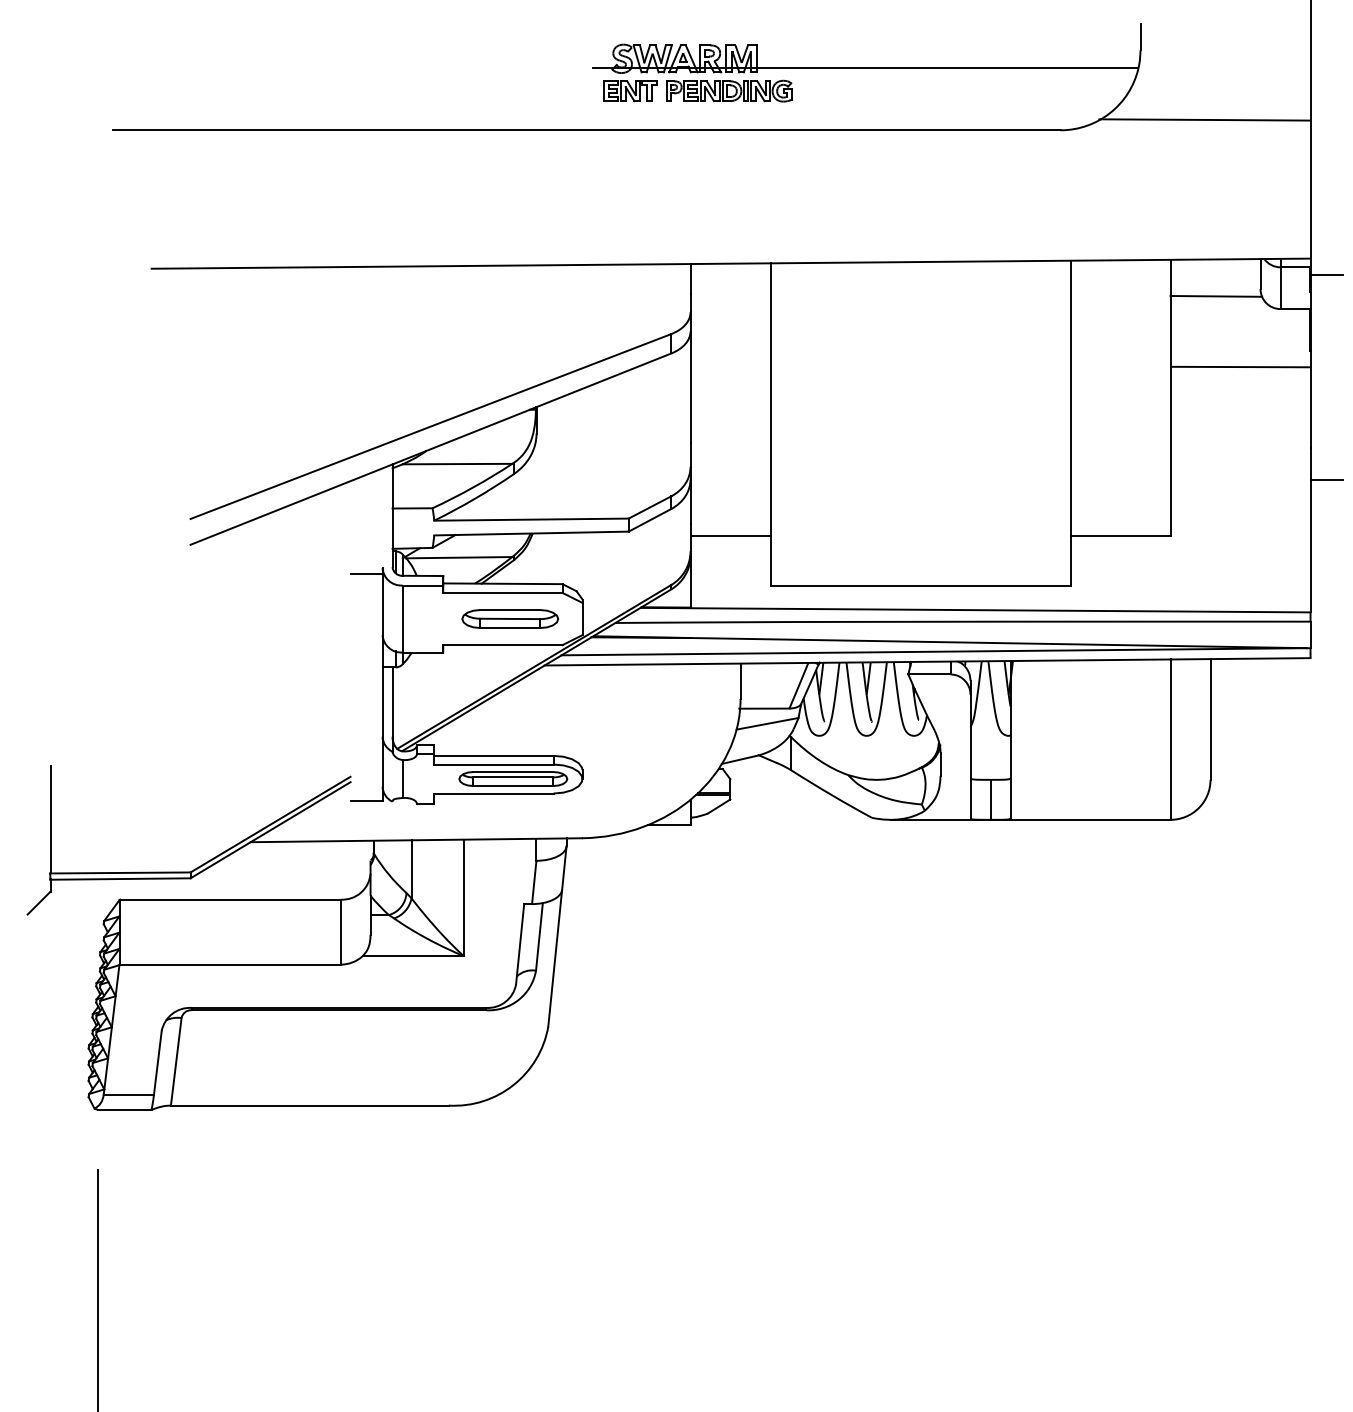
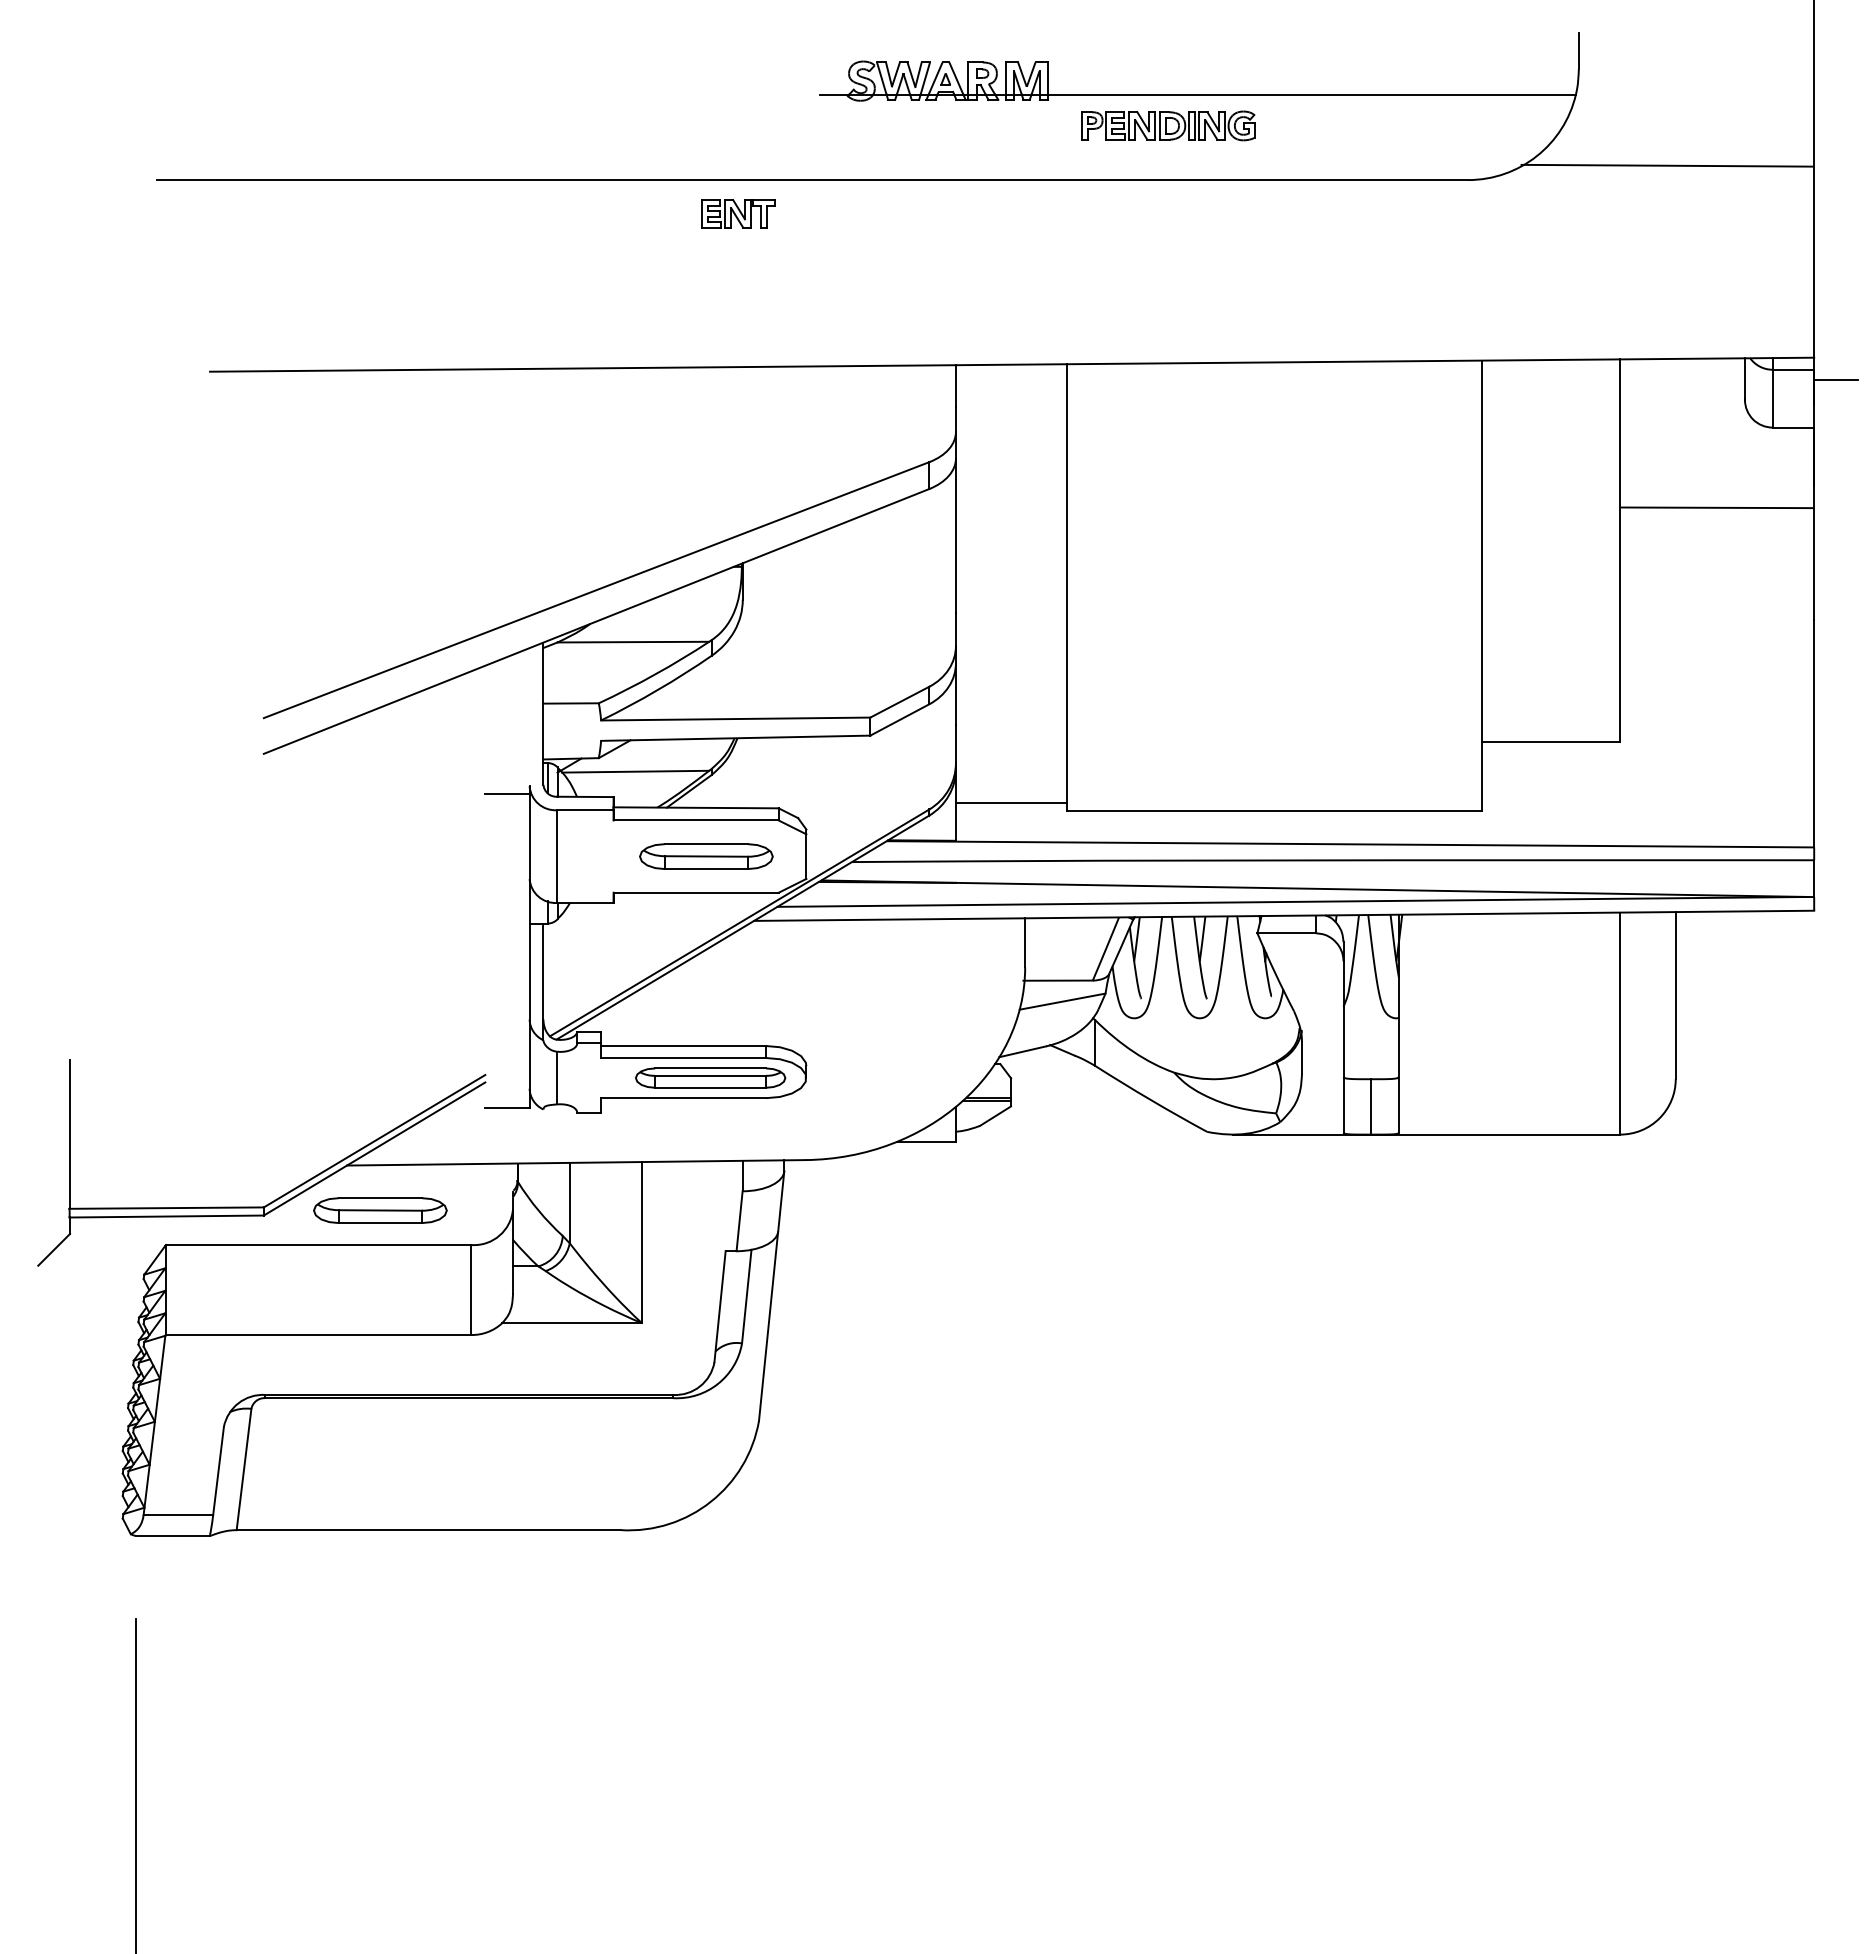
part: (630, 90) -> (738, 213), moved
part: (729, 90) -> (1168, 125), moved
line: (1216, 296) -> (1683, 409), removed
line: (1326, 479) -> (1836, 663), removed
line: (729, 536) -> (1010, 803), moved
part: (274, 874) -> (380, 1210), added

